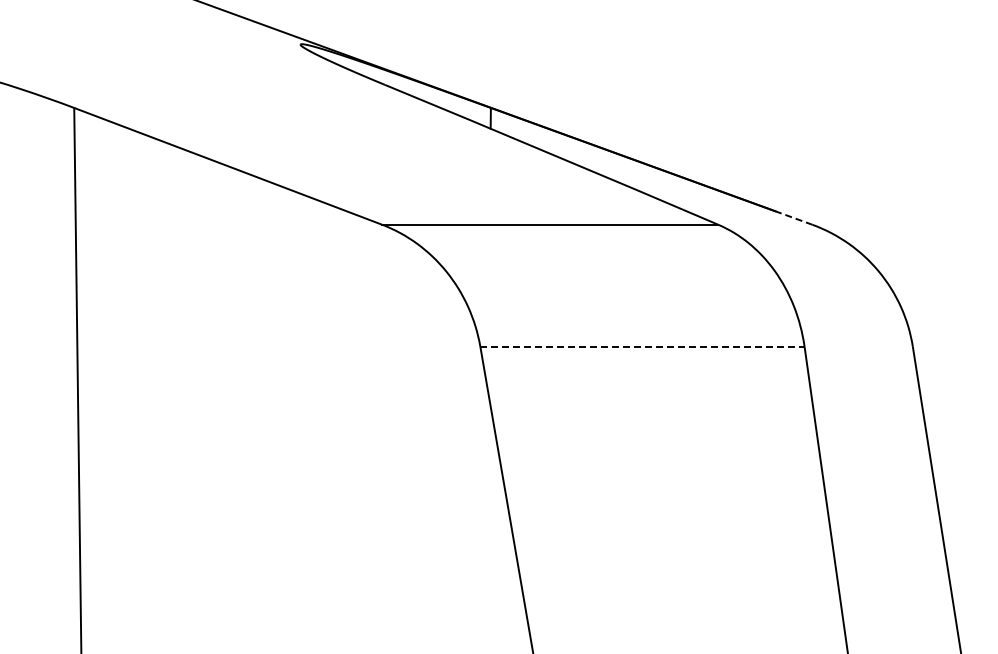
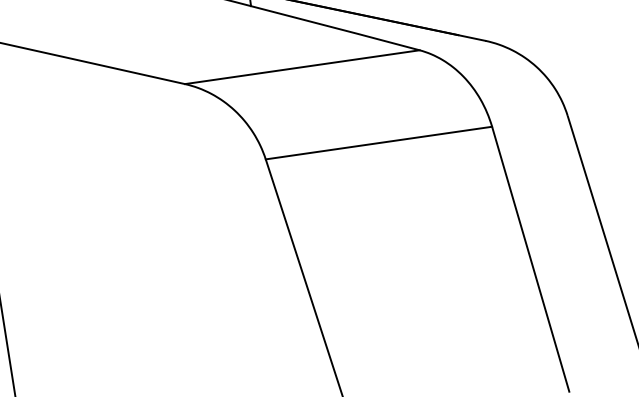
line: (793, 217) -> (471, 37), dashed -> solid
line: (642, 346) -> (378, 142), dashed -> solid

